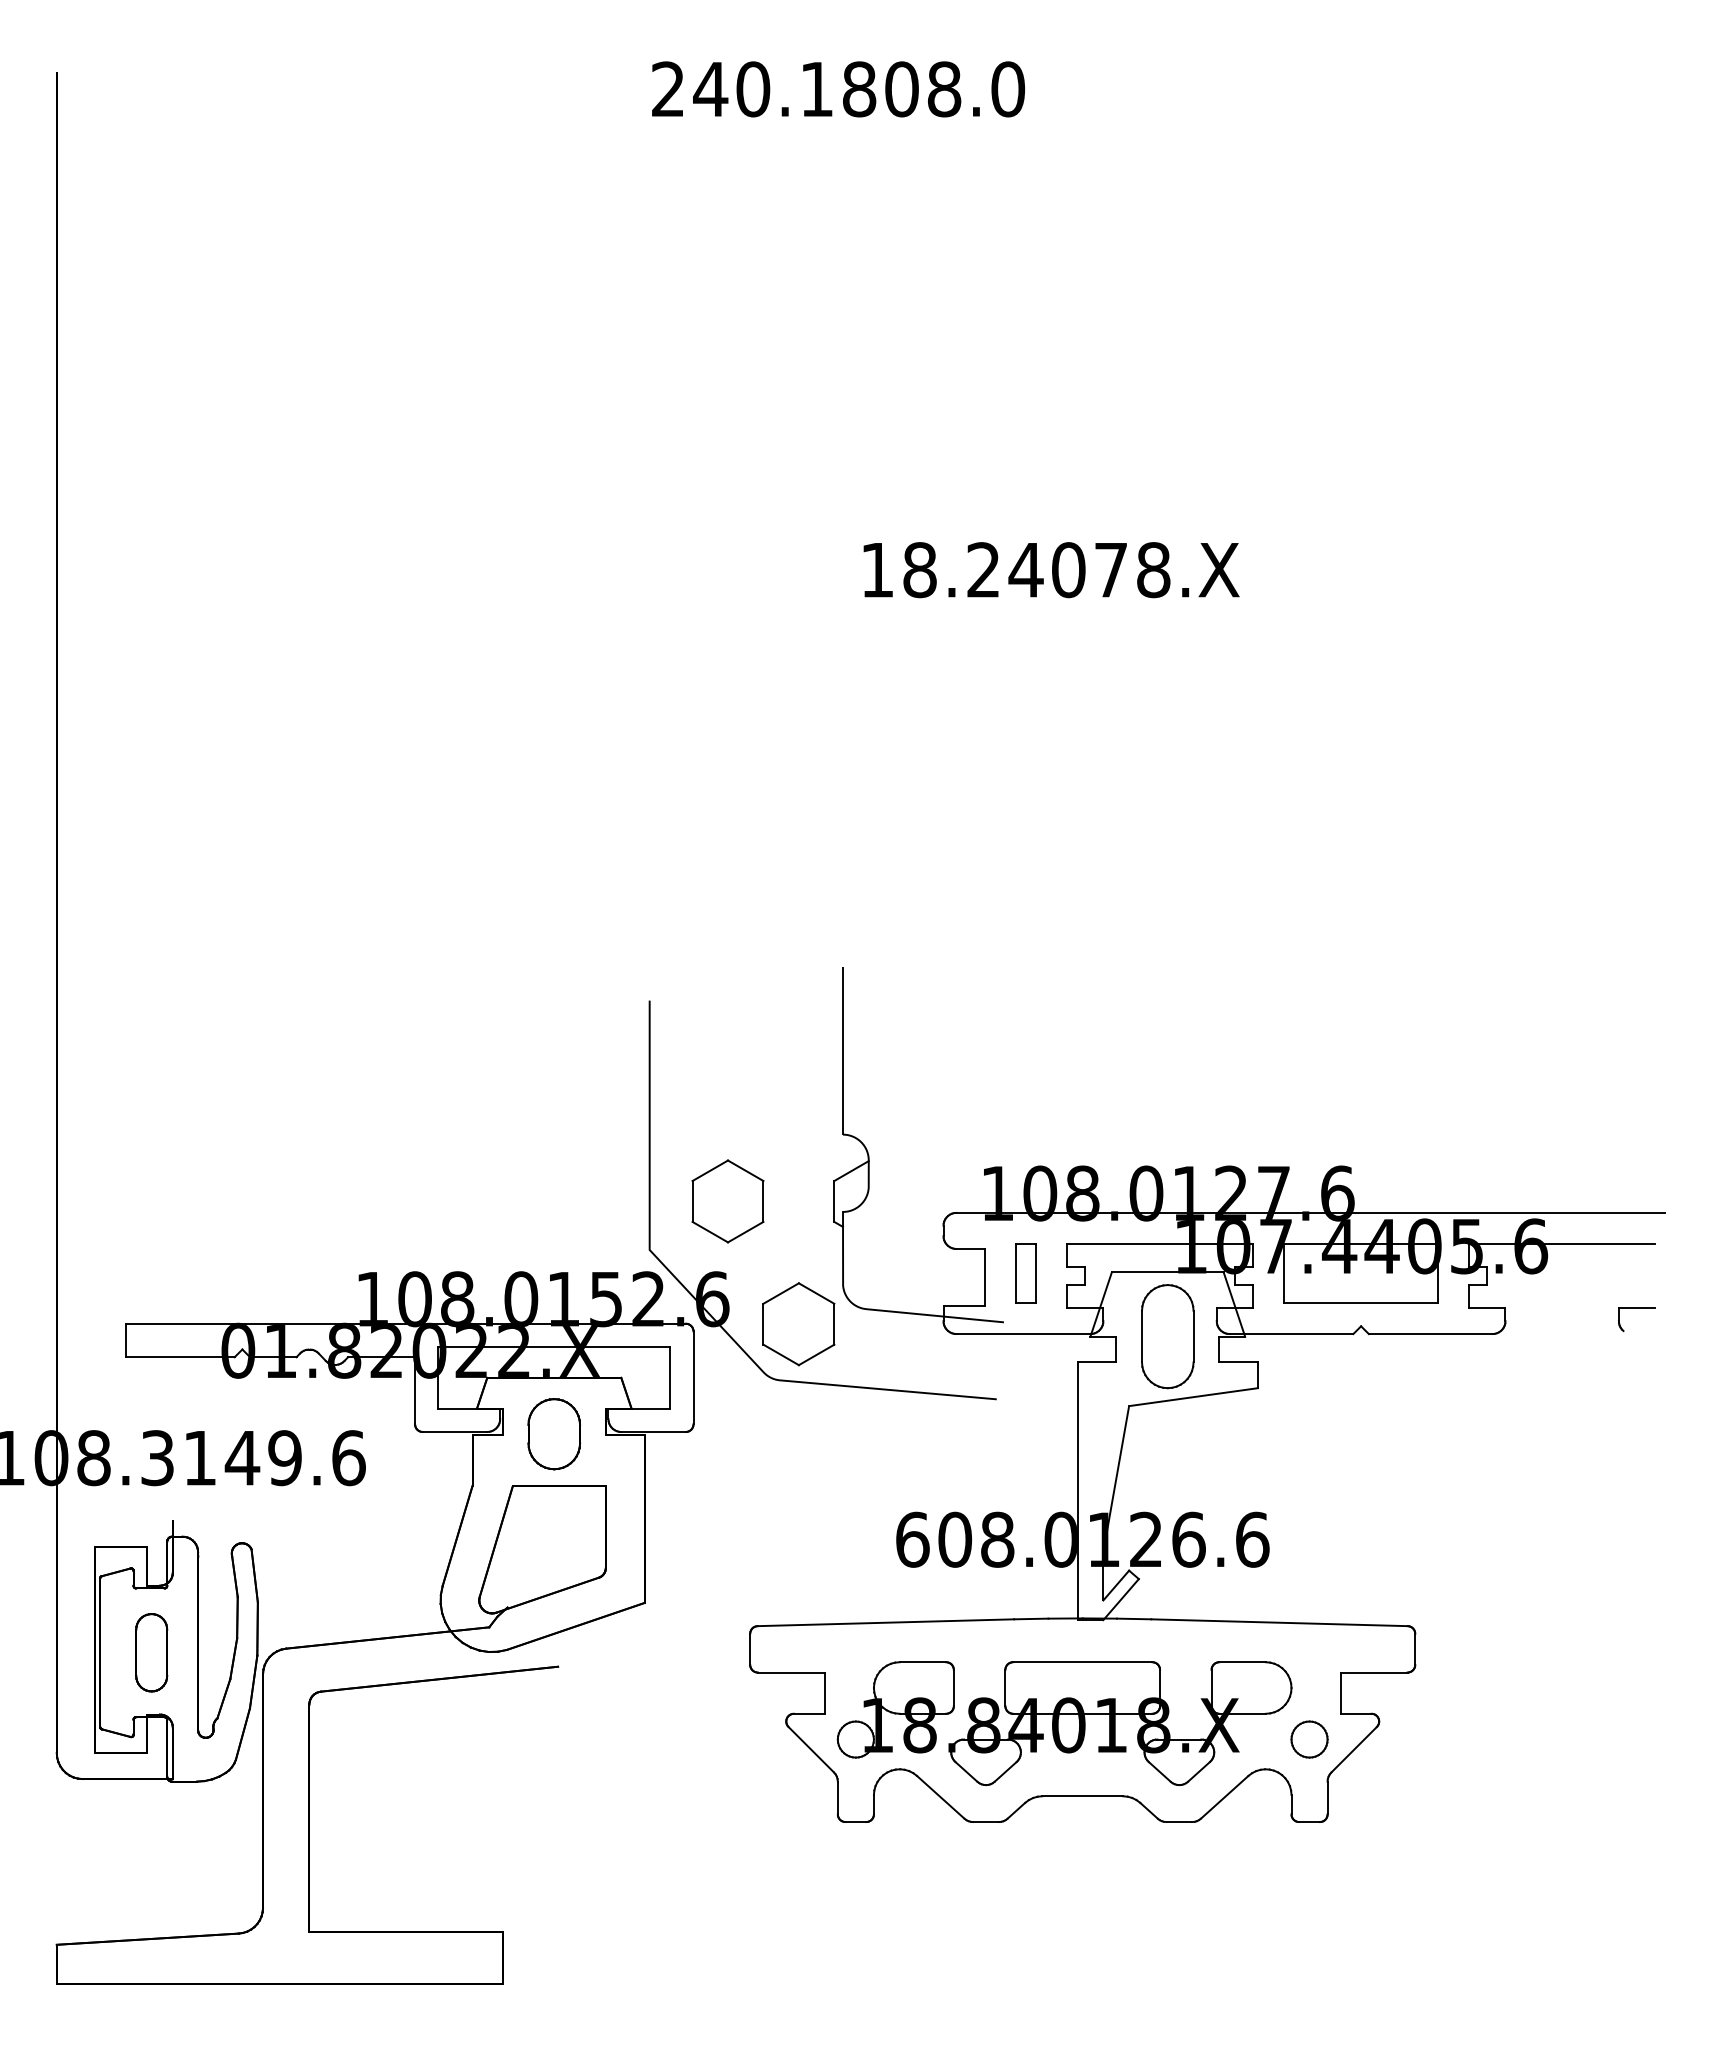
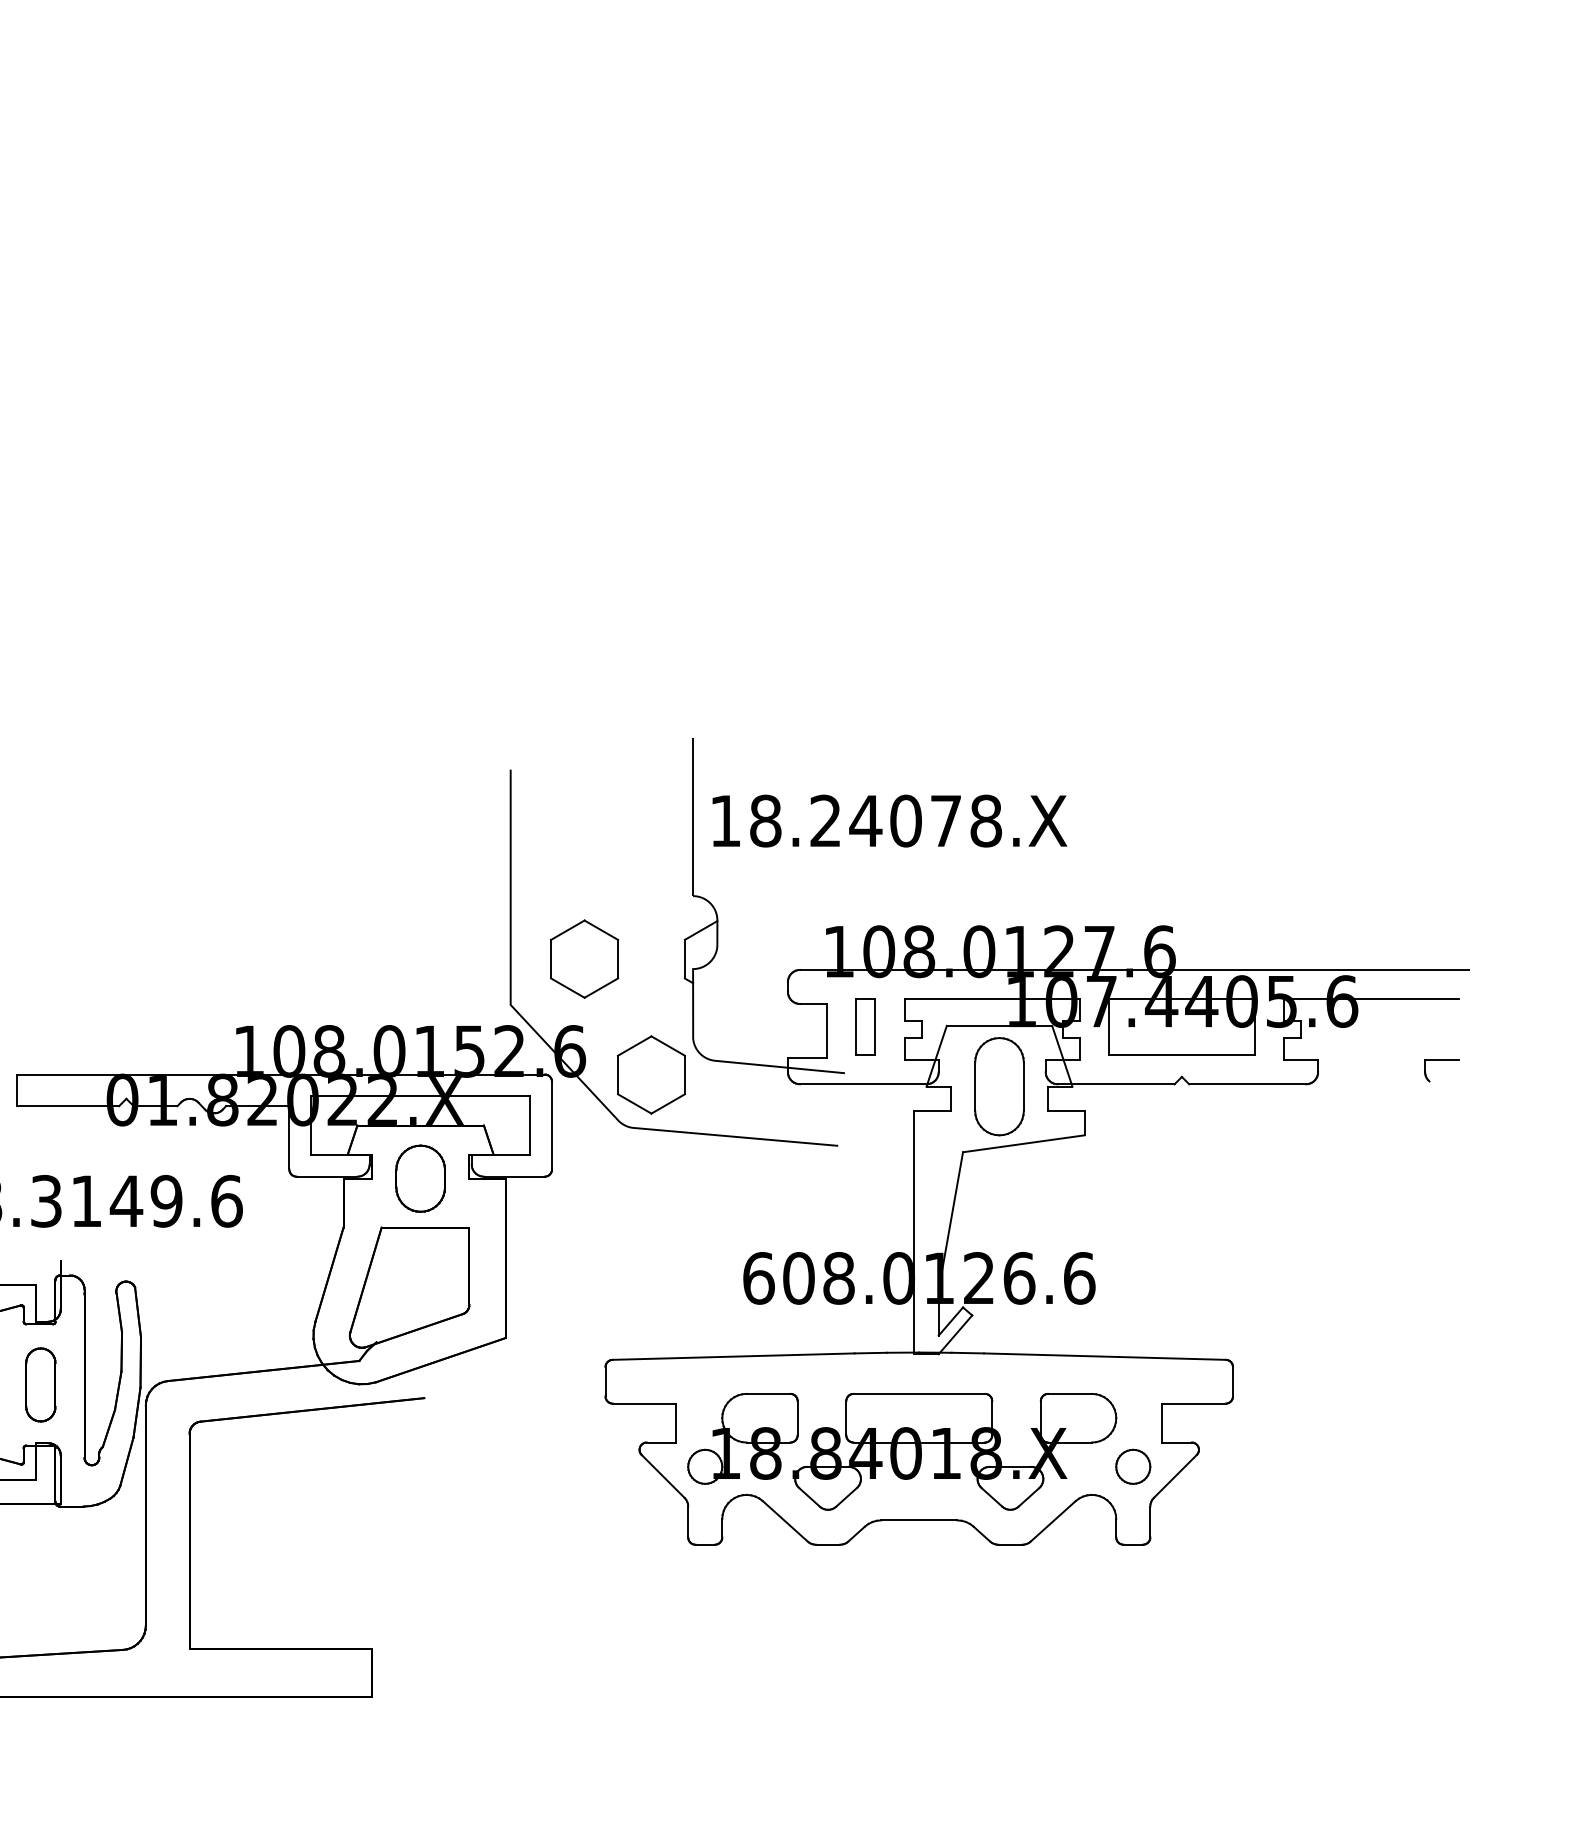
text: (1051, 570) -> (889, 821), moved

